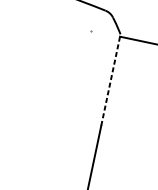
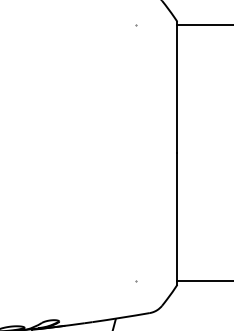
line: (110, 80) -> (177, 87), dashed -> solid

